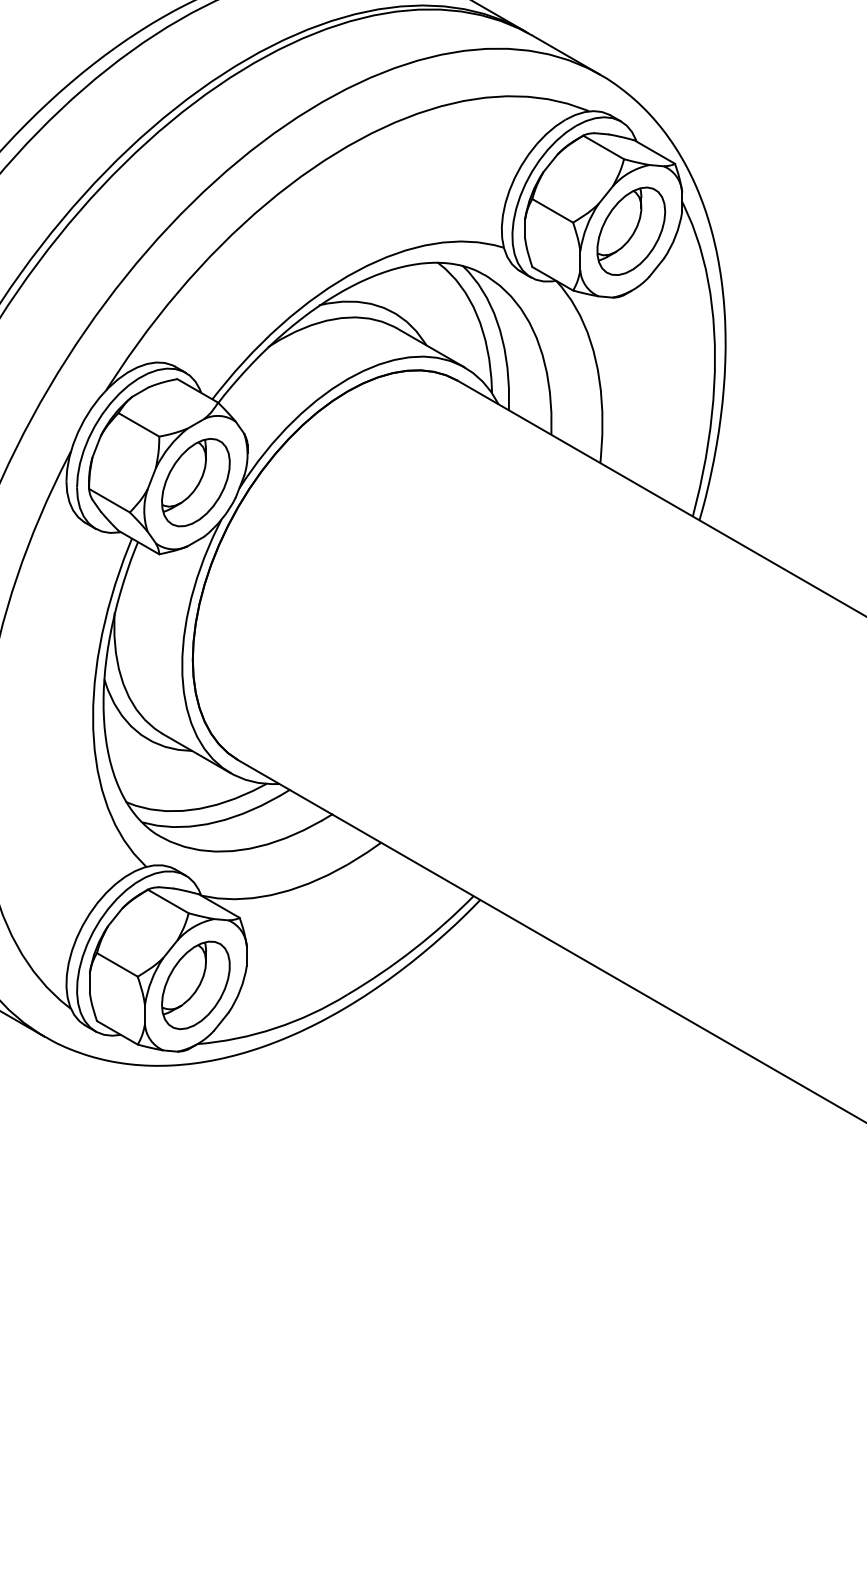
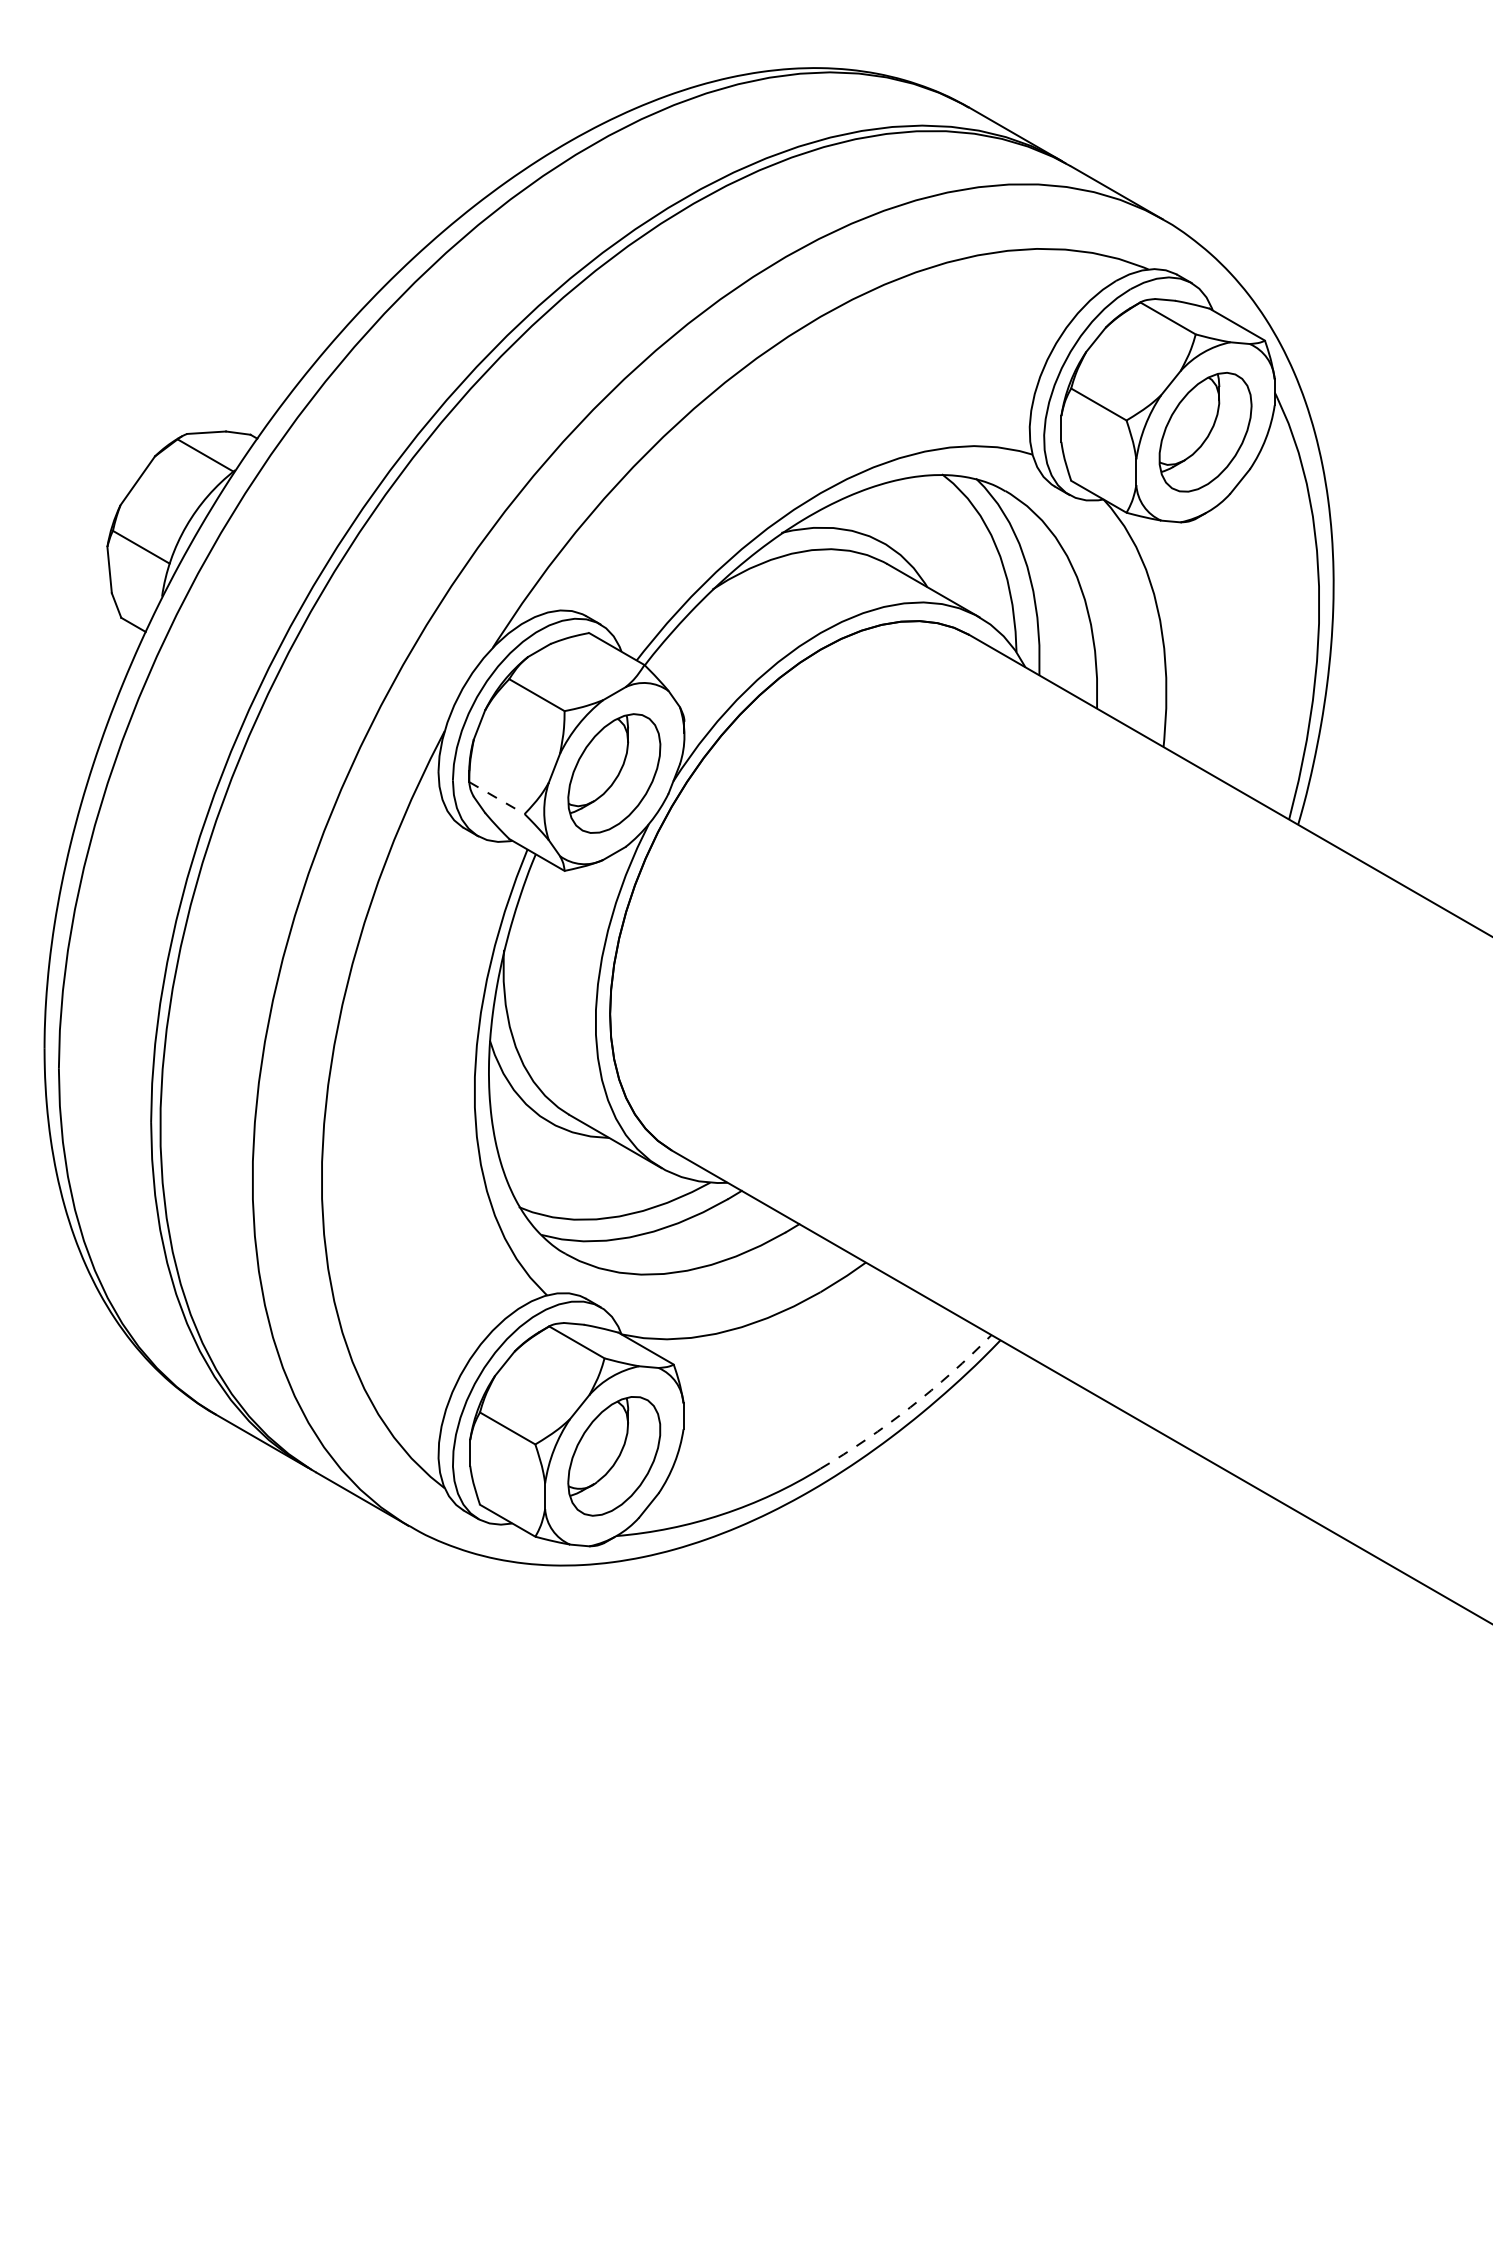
line: (109, 500) -> (496, 798), solid -> dashed
arc: (414, 949) -> (910, 1407), solid -> dashed

